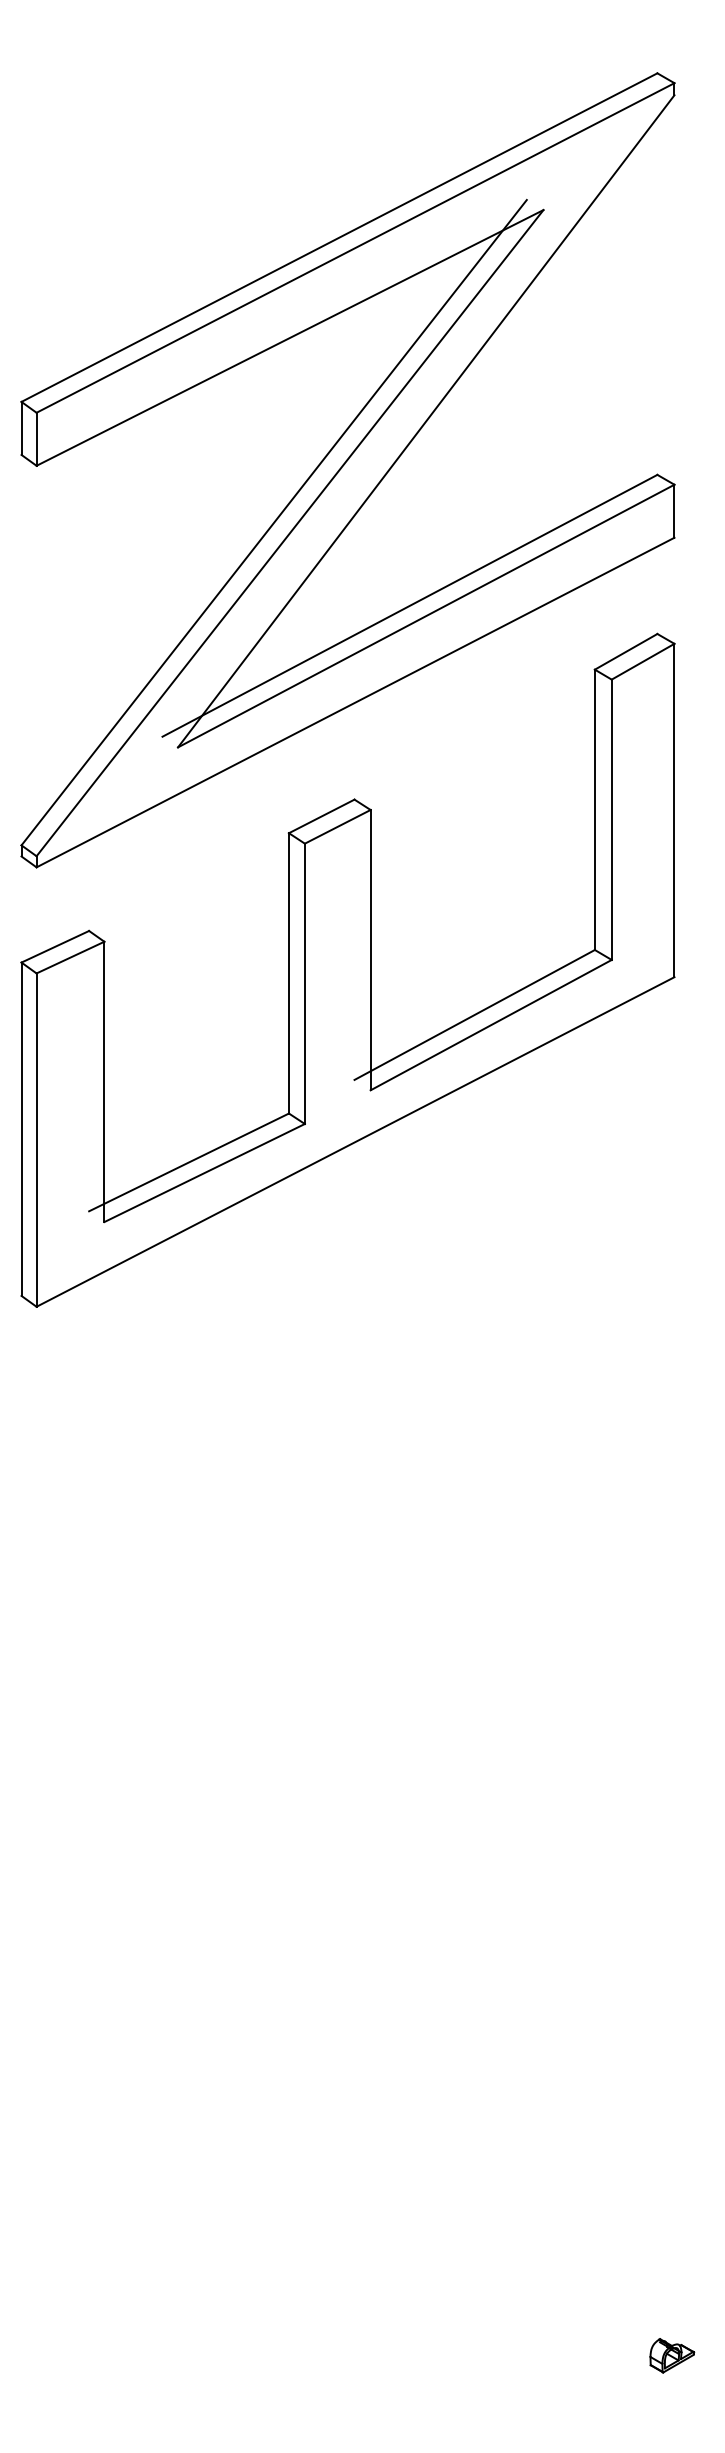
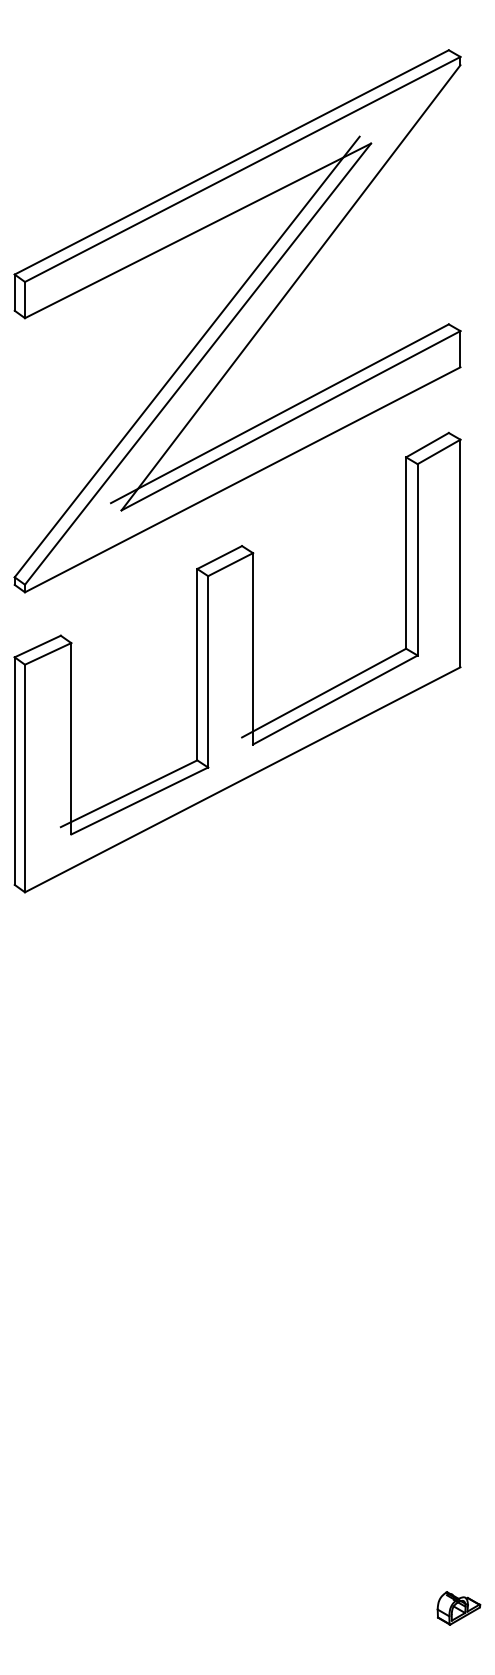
part: (671, 2355) -> (458, 1608), size x1.43

